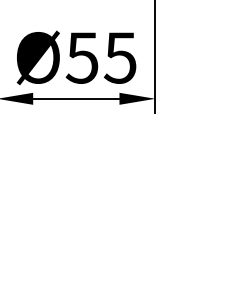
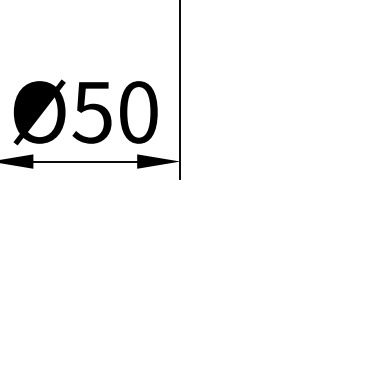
text: (119, 58) -> (137, 112), Ø55 -> Ø50

